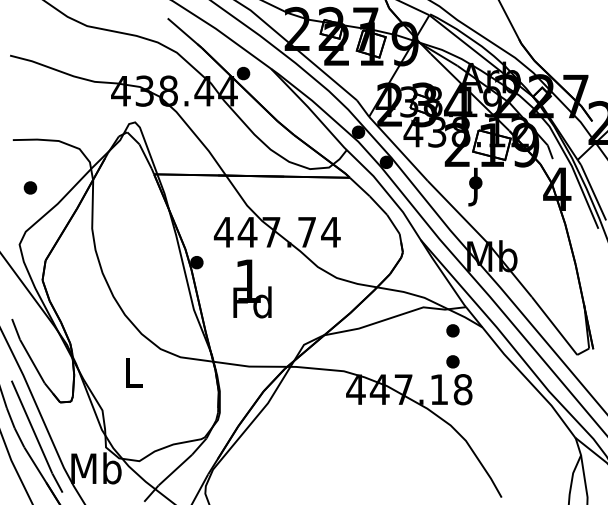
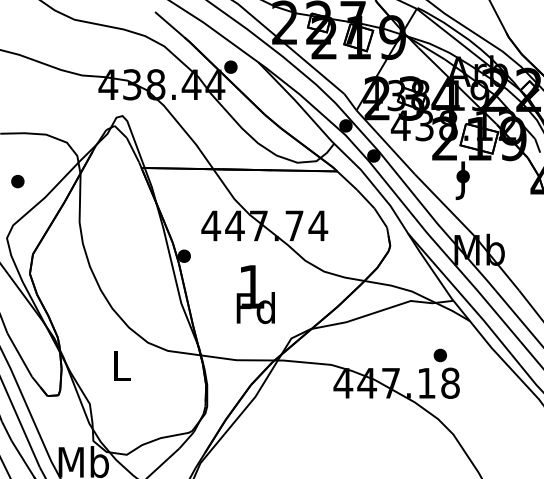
text: (252, 288) -> (255, 294), moved
part: (452, 330) -> (439, 324), removed

